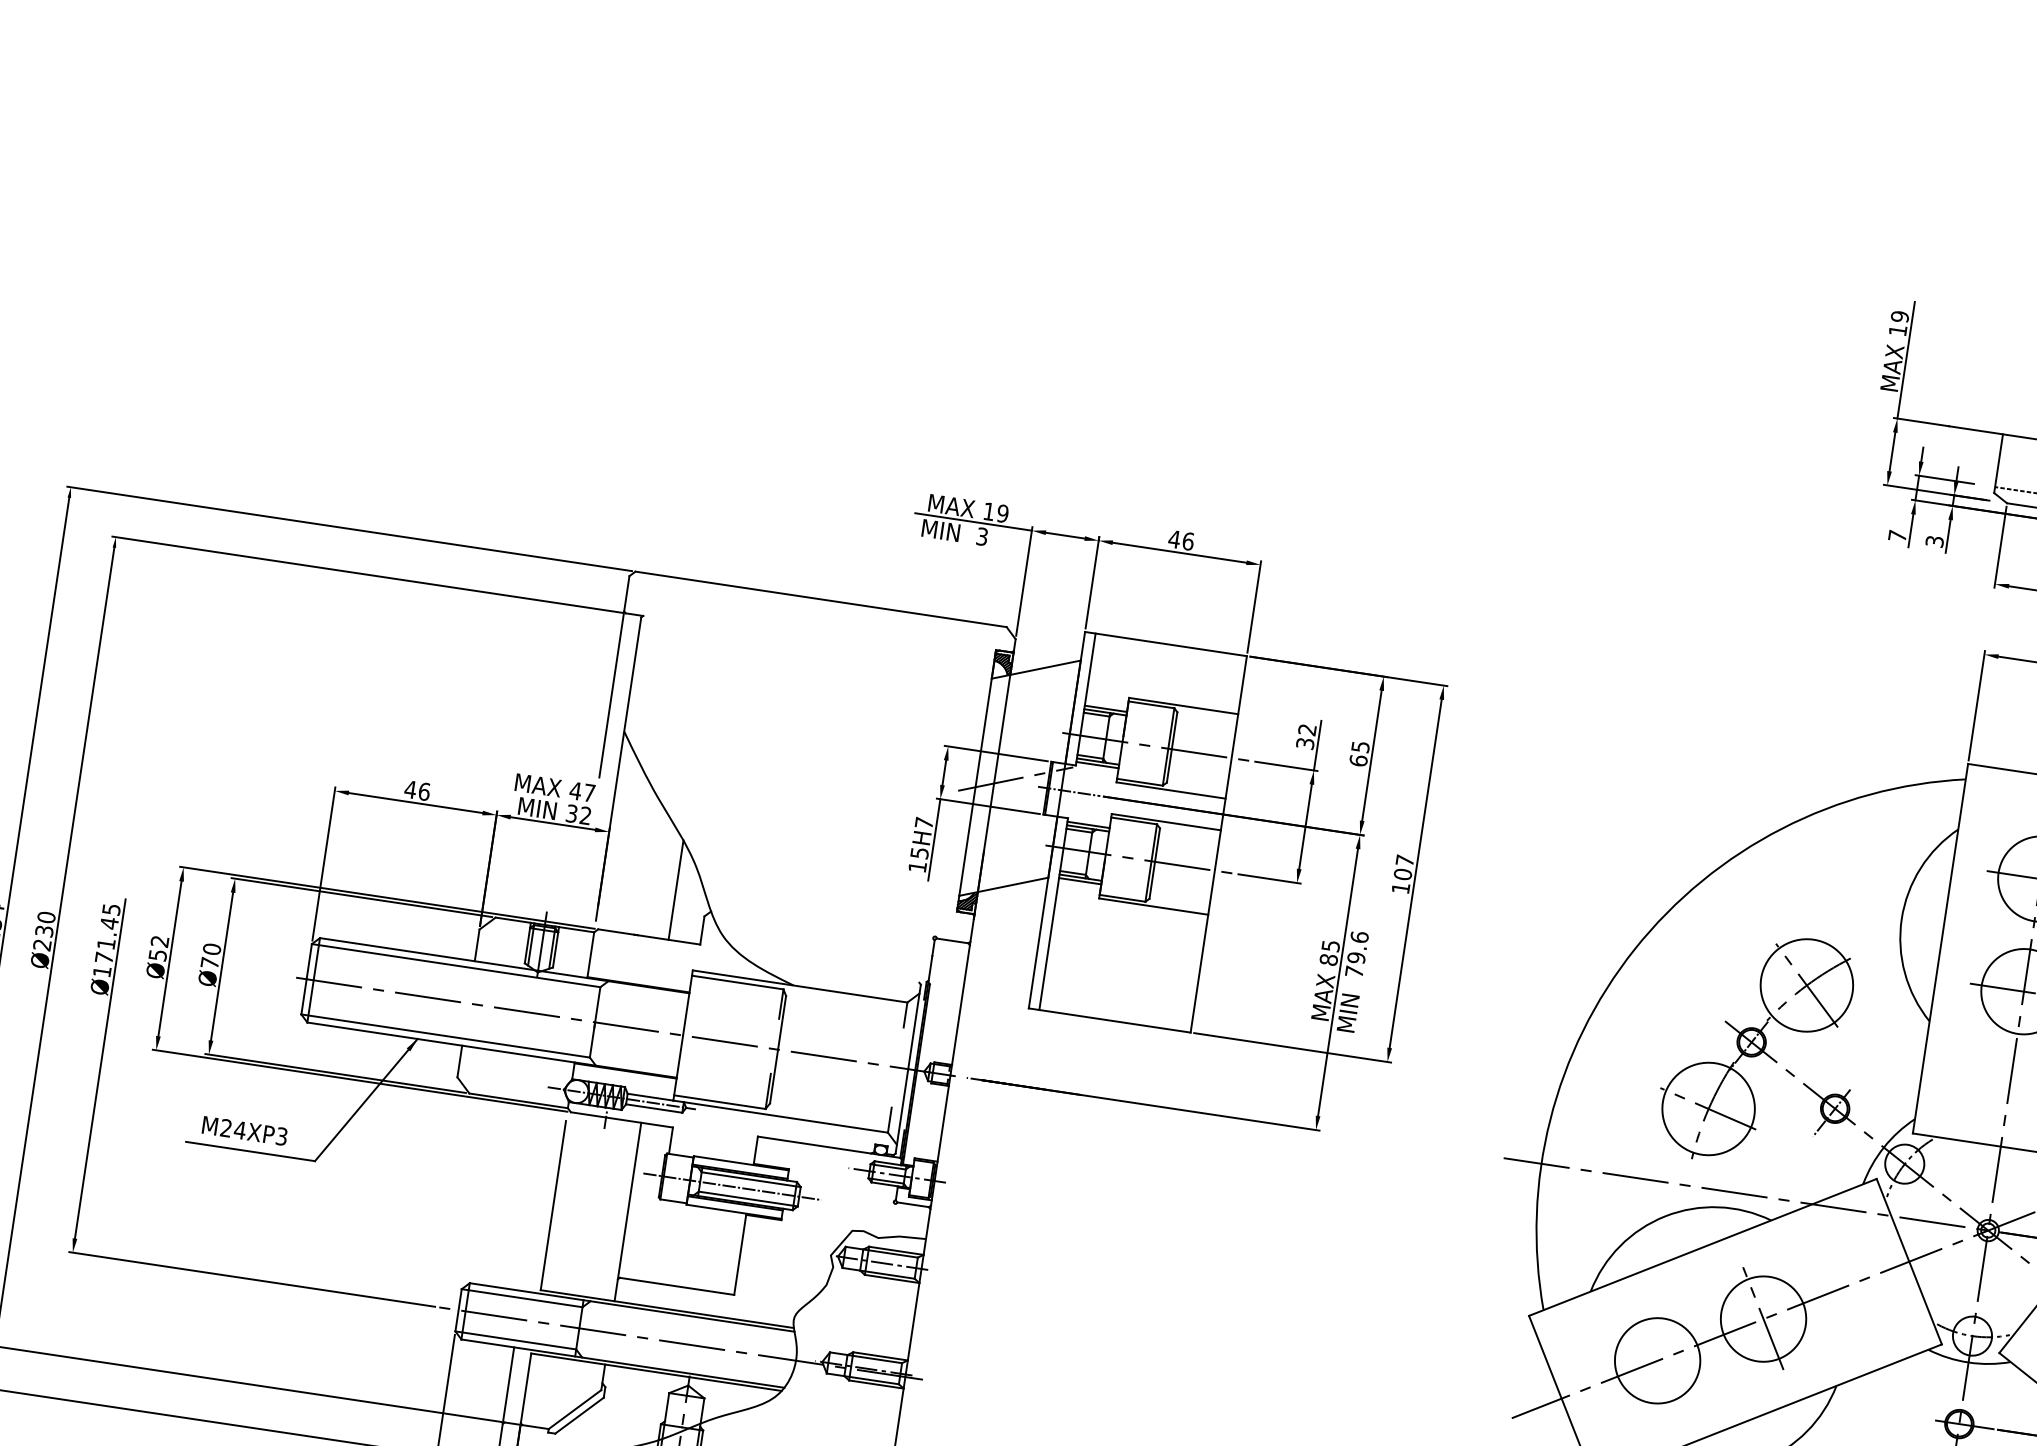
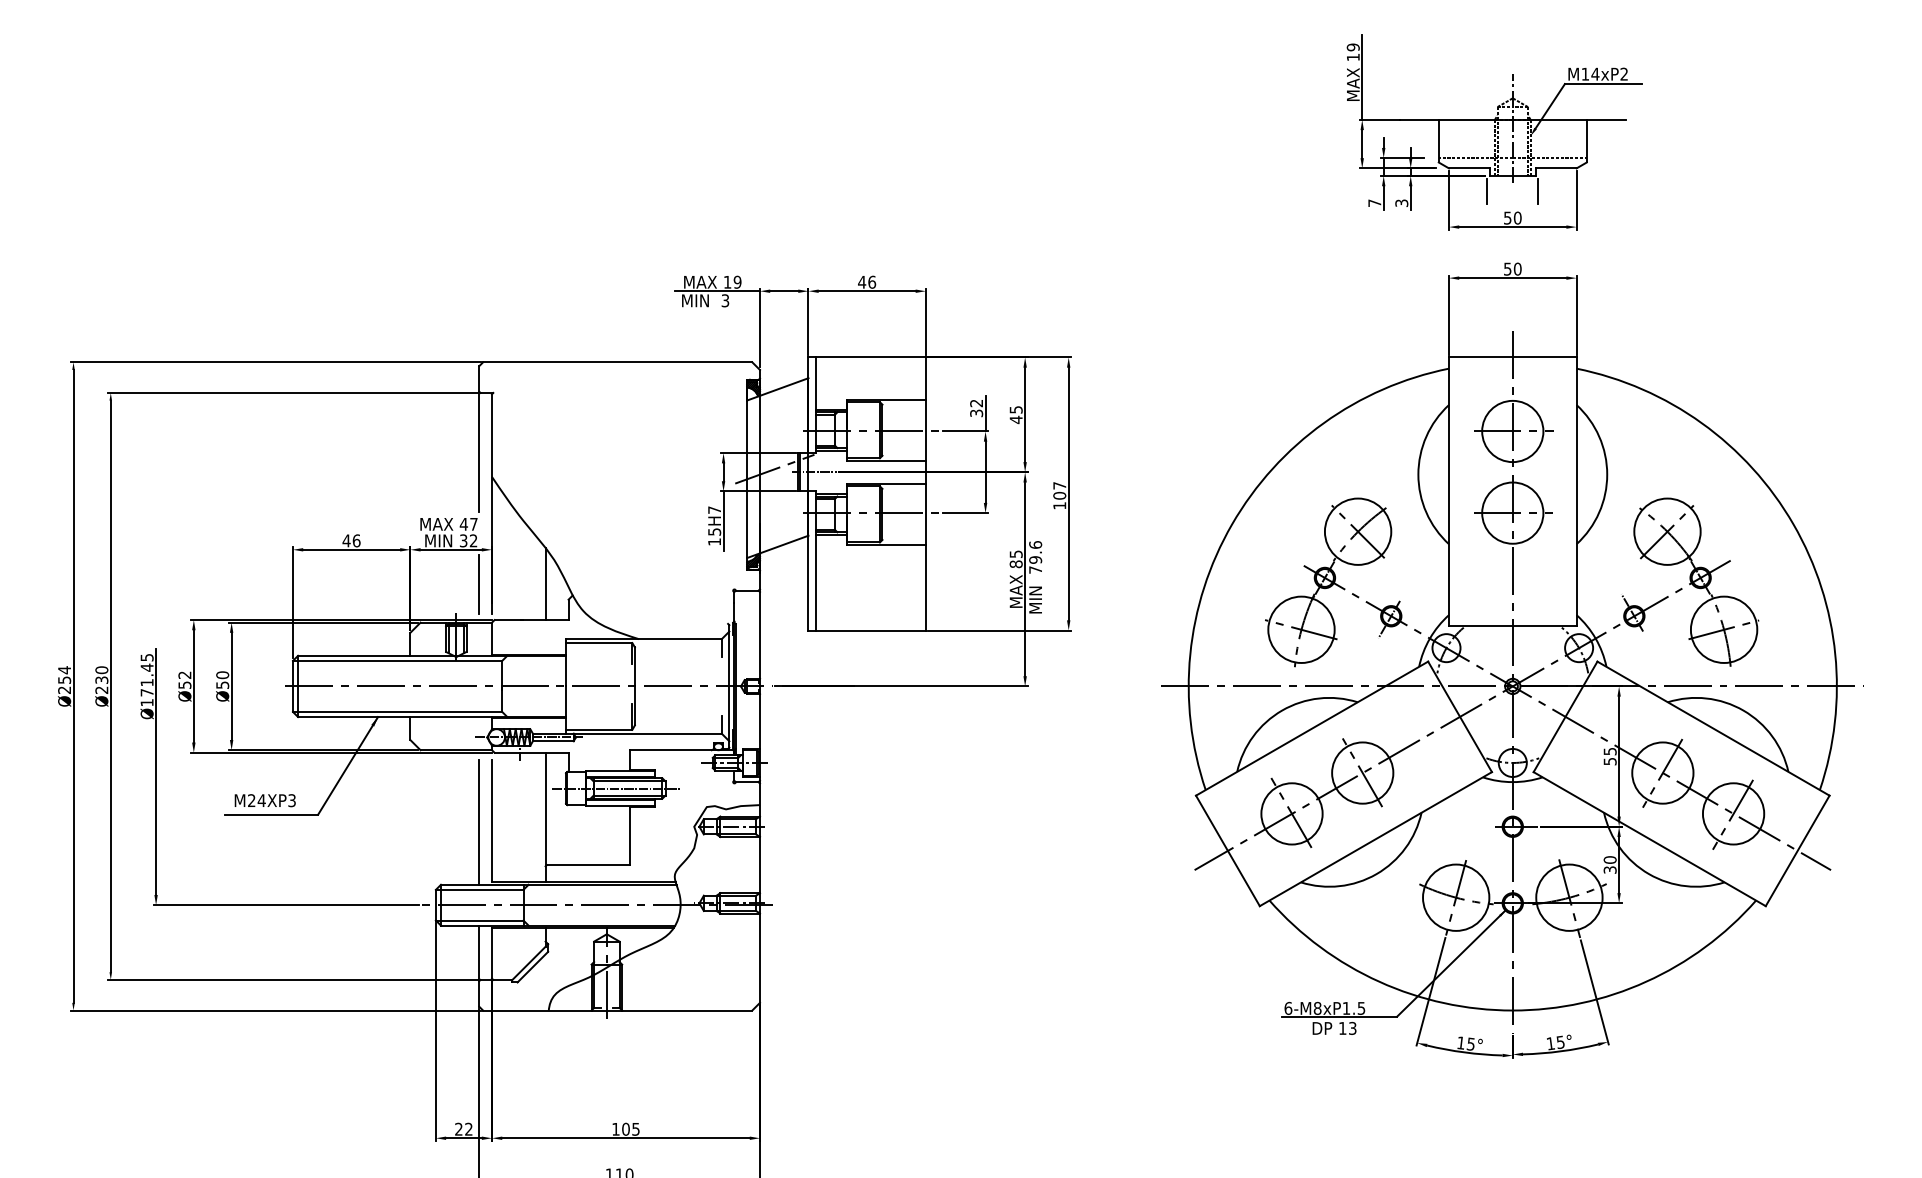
text: (1357, 760) -> (1015, 419), 65 -> 45
line: (584, 877) -> (479, 584), added
text: (209, 962) -> (222, 684), Ø70 -> Ø50
line: (535, 1203) -> (479, 821), added
line: (1657, 1358) -> (1291, 812), added

